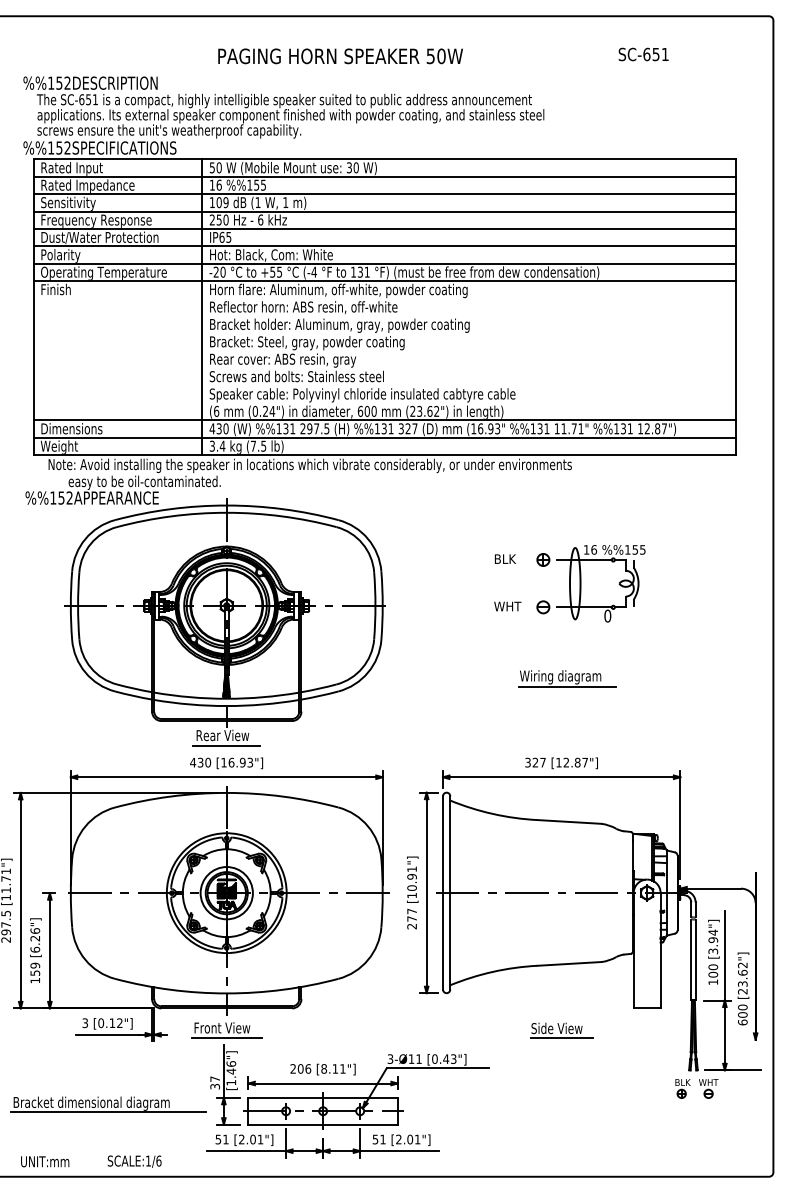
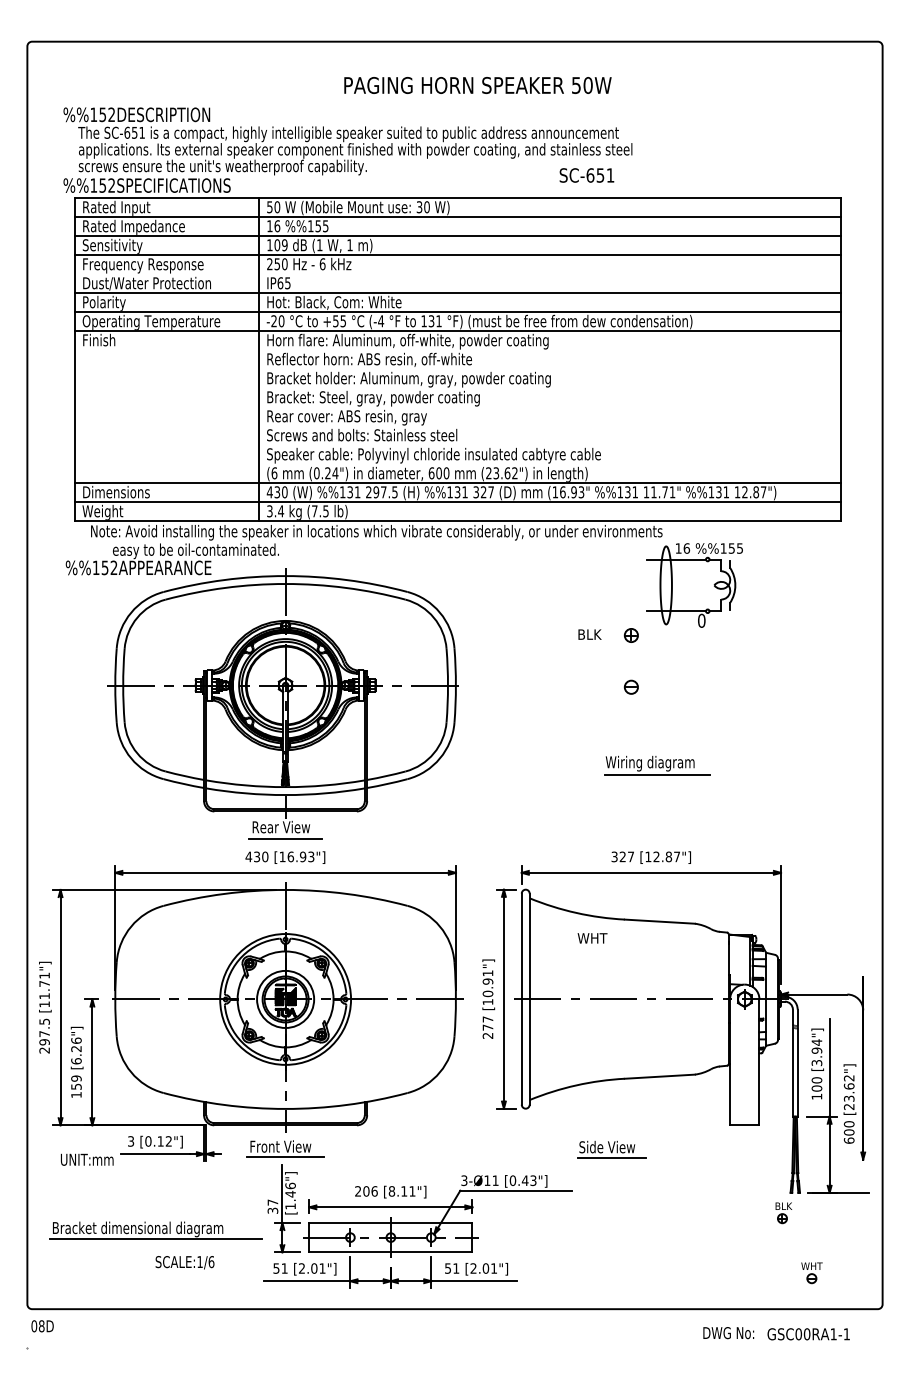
text: (643, 54) -> (586, 175), moved
text: (340, 56) -> (477, 85), moved
line: (384, 229) -> (457, 274), removed
part: (601, 583) -> (694, 585), moved
text: (507, 606) -> (592, 938), moved
part: (560, 1030) -> (611, 1149), moved
part: (708, 1089) -> (811, 1273), moved
text: (45, 1161) -> (87, 1159), moved
text: (134, 1161) -> (184, 1262), moved

